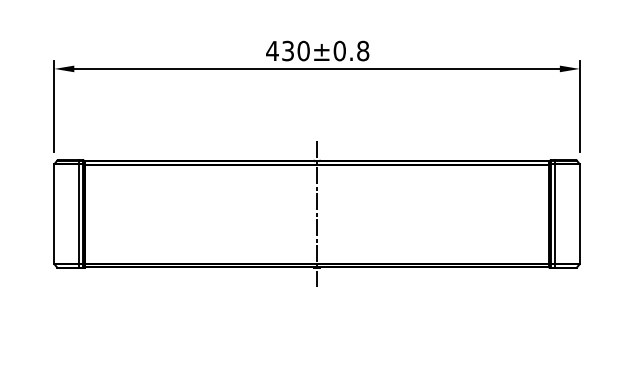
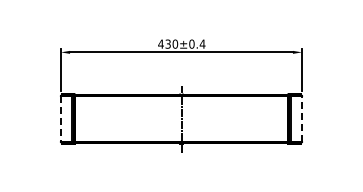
text: (362, 49) -> (202, 43), 430±0.8 -> 430±0.4
line: (53, 215) -> (60, 119), solid -> dashed
line: (580, 215) -> (302, 119), solid -> dashed

